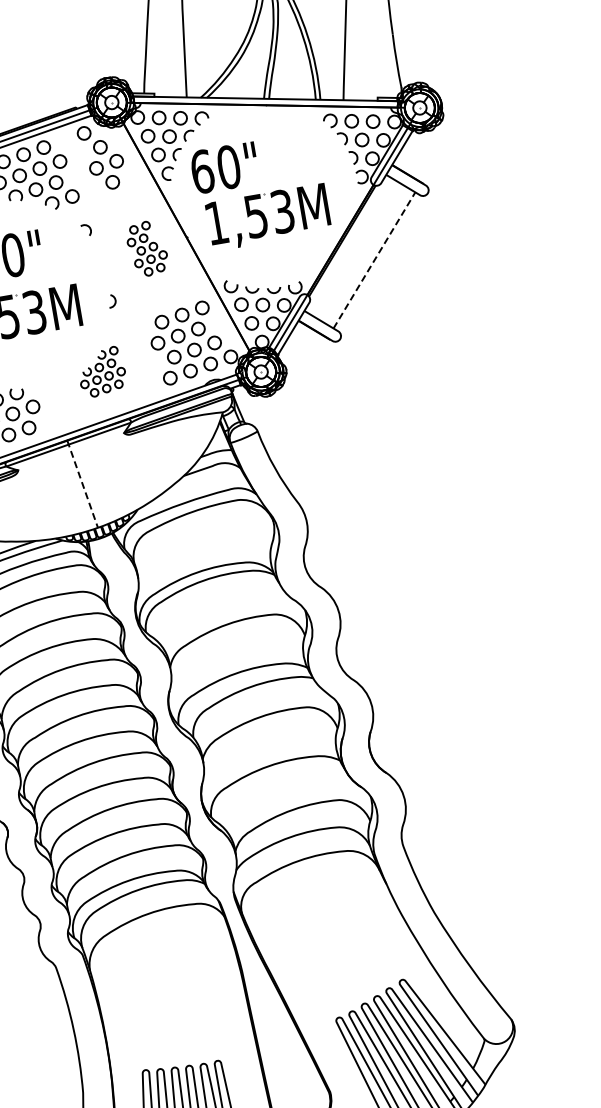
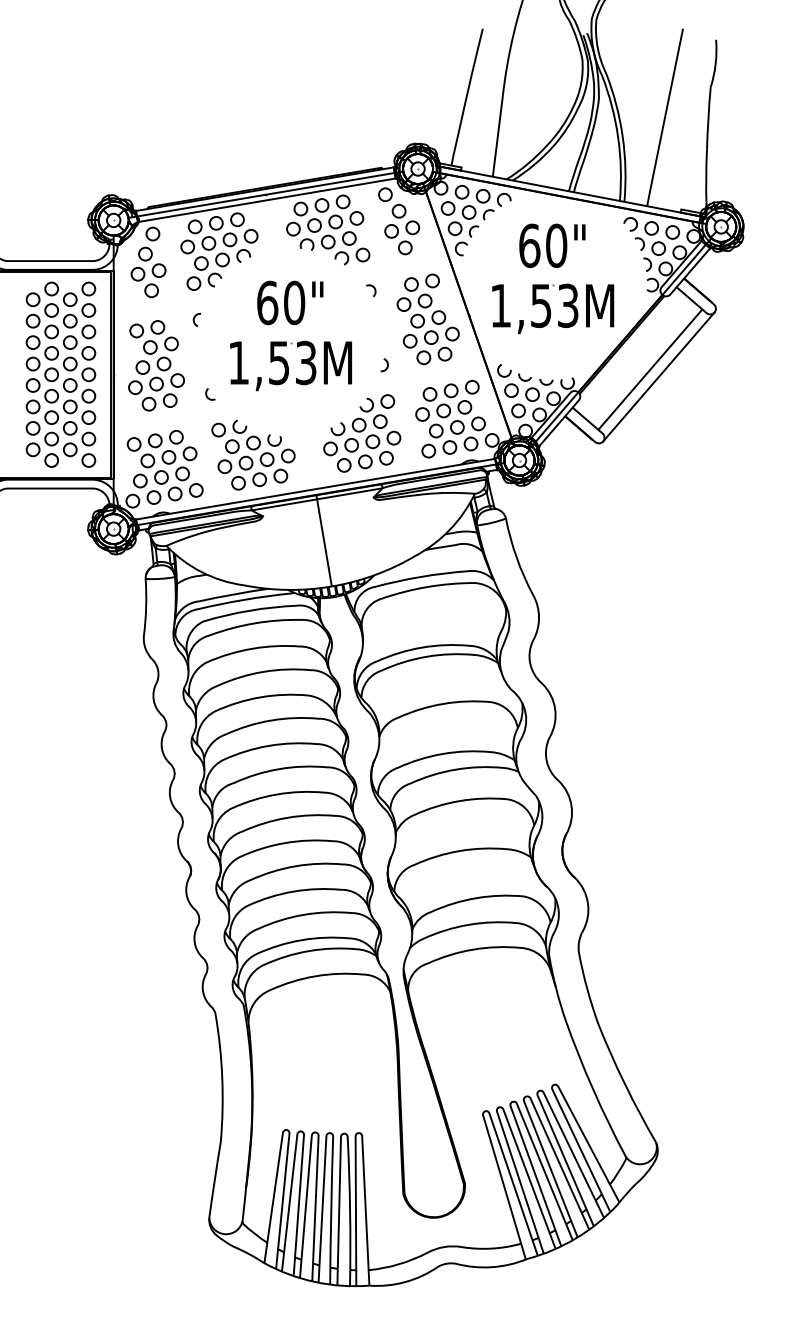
text: (224, 167) -> (552, 245), moved
part: (146, 248) -> (427, 319), size x1.67
line: (374, 260) -> (650, 369), dashed -> solid
line: (383, 265) -> (658, 376), added
part: (102, 372) -> (362, 433), size x1.67
line: (83, 484) -> (324, 541), dashed -> solid

